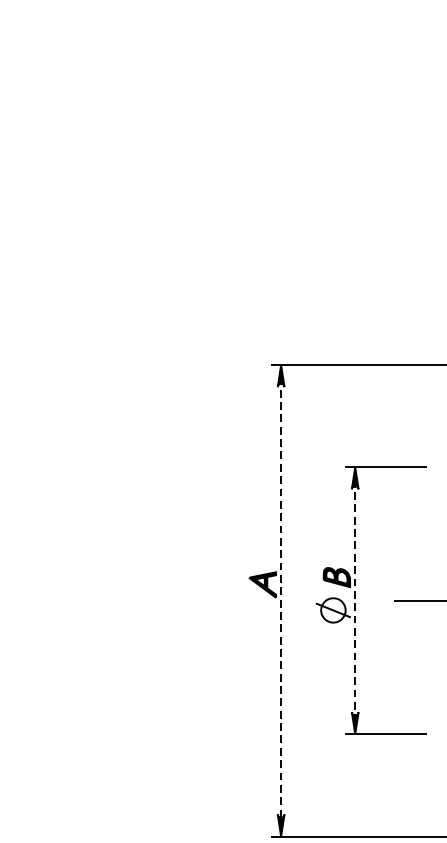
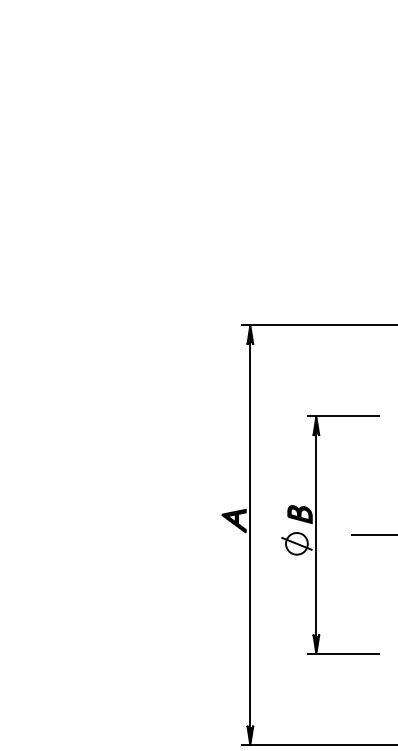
line: (281, 601) -> (250, 535), dashed -> solid
line: (355, 601) -> (316, 535), dashed -> solid

